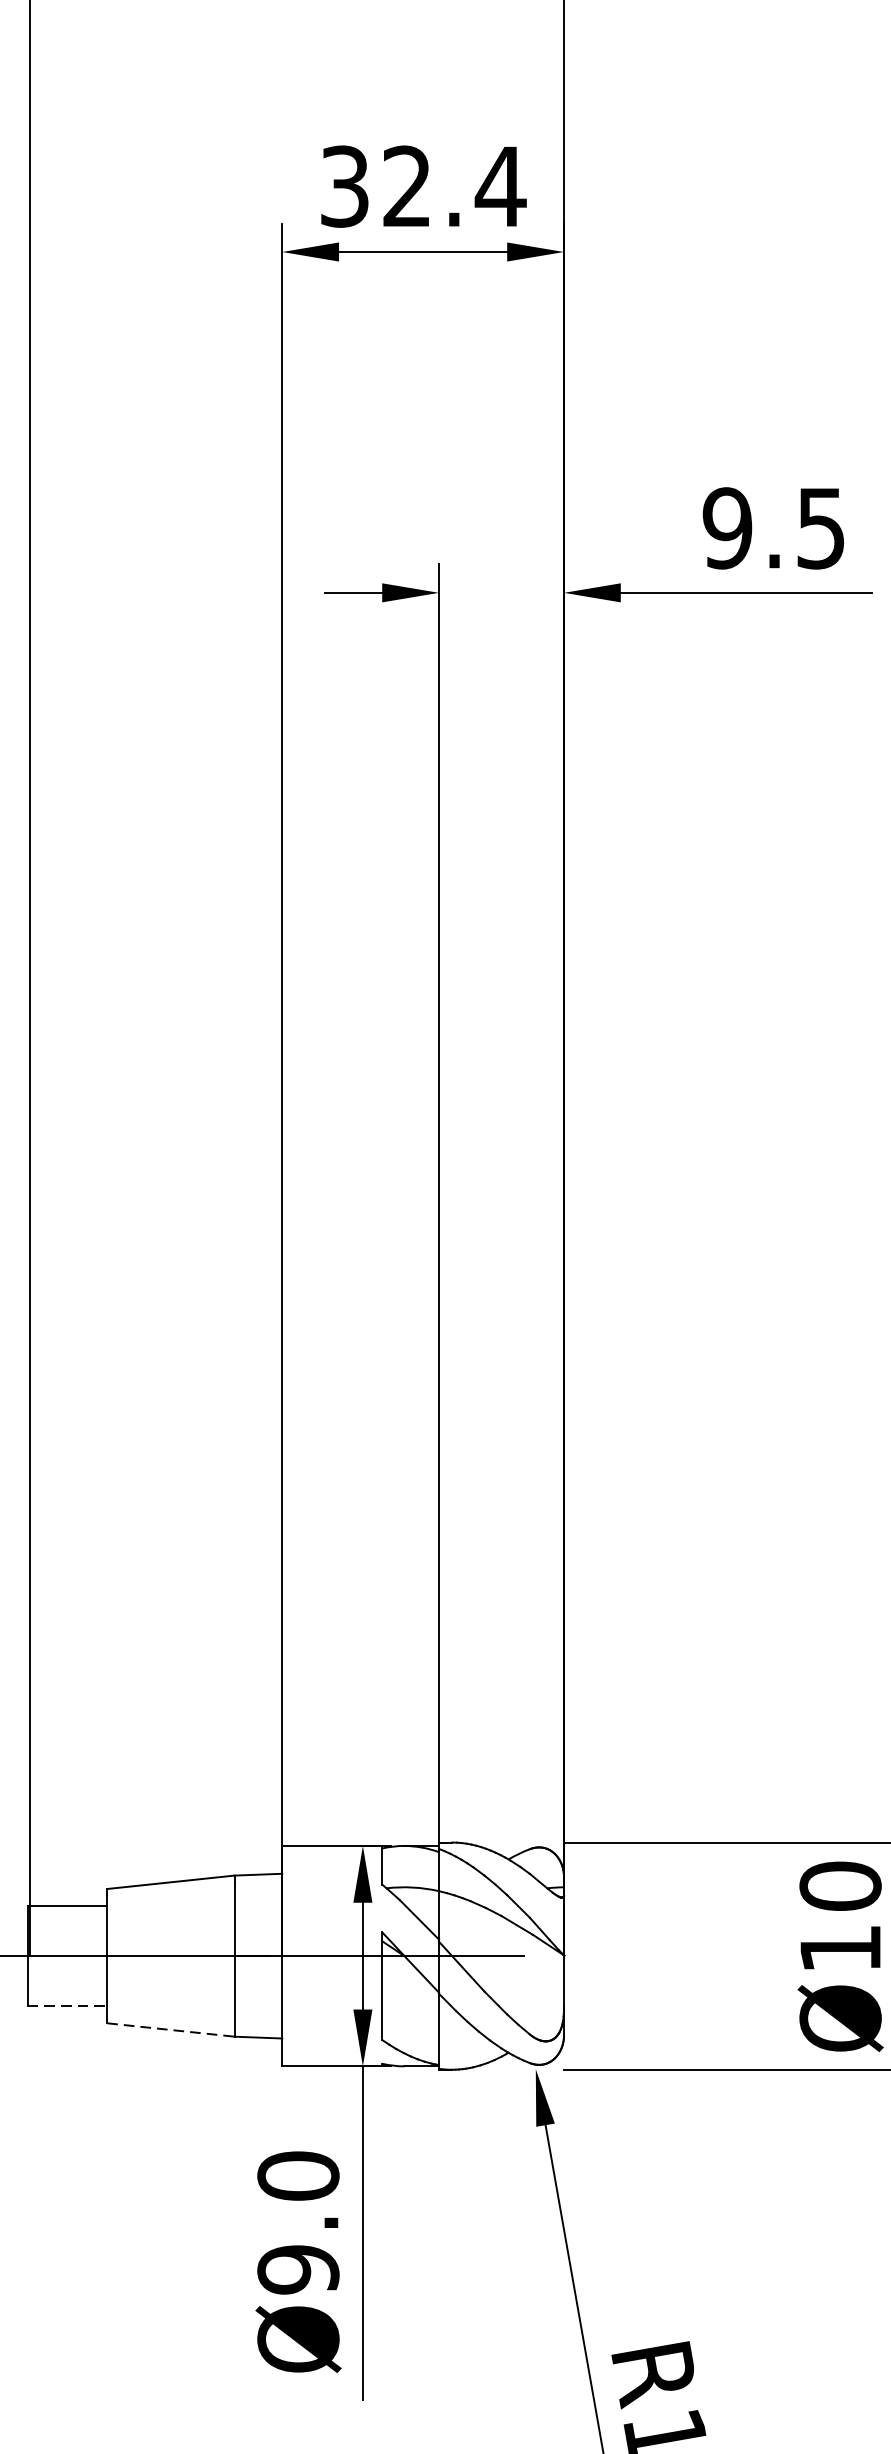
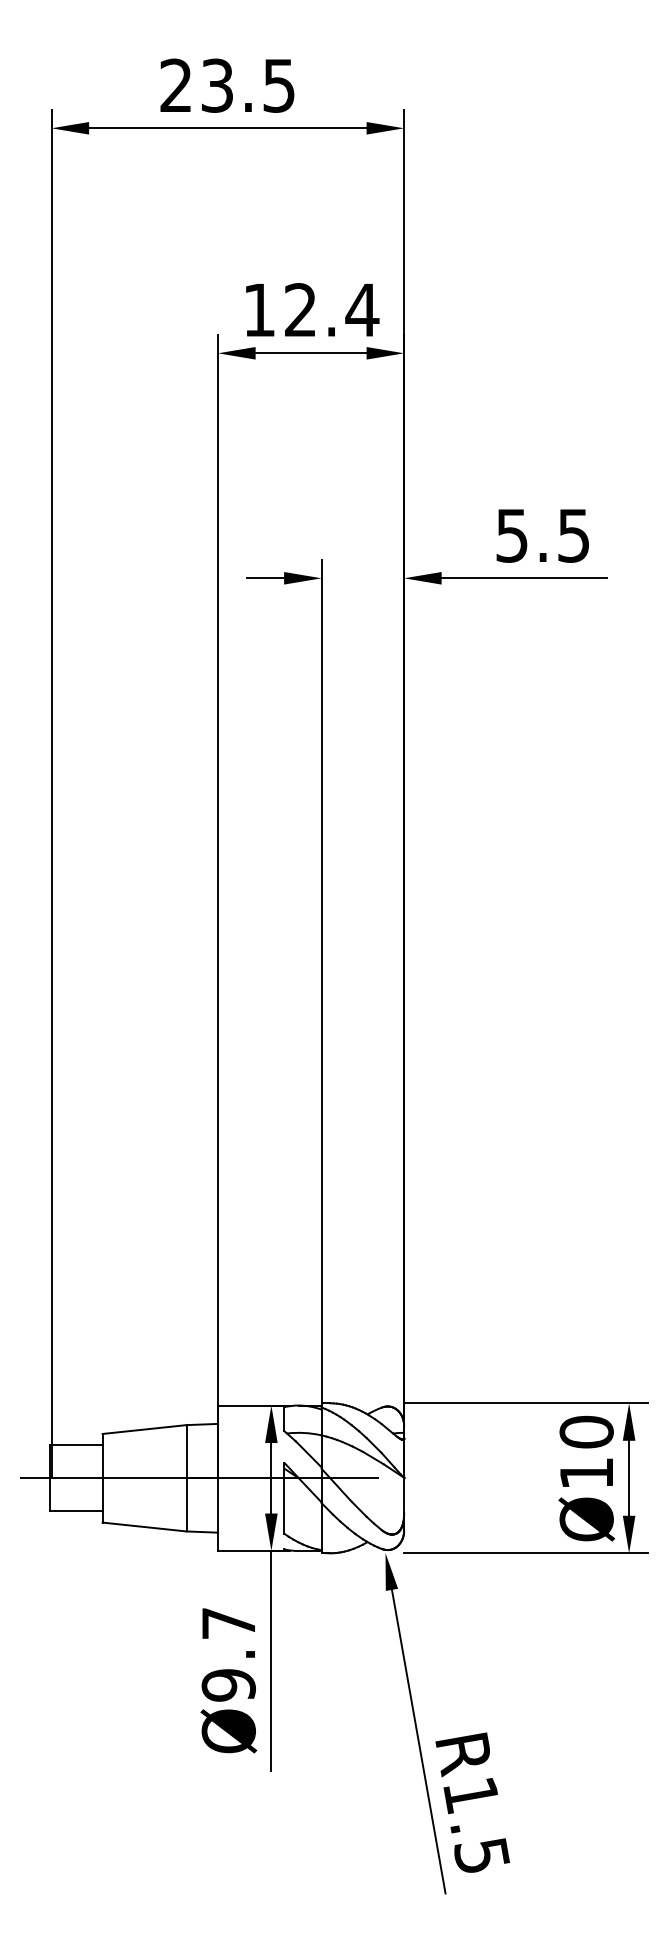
text: (344, 187) -> (259, 310), 32.4 -> 12.4
text: (726, 528) -> (511, 535), 9.5 -> 5.5
line: (67, 2006) -> (76, 1511), dashed -> solid
line: (172, 2030) -> (145, 1527), dashed -> solid
text: (297, 2176) -> (228, 1623), Ø9.0 -> Ø9.7

